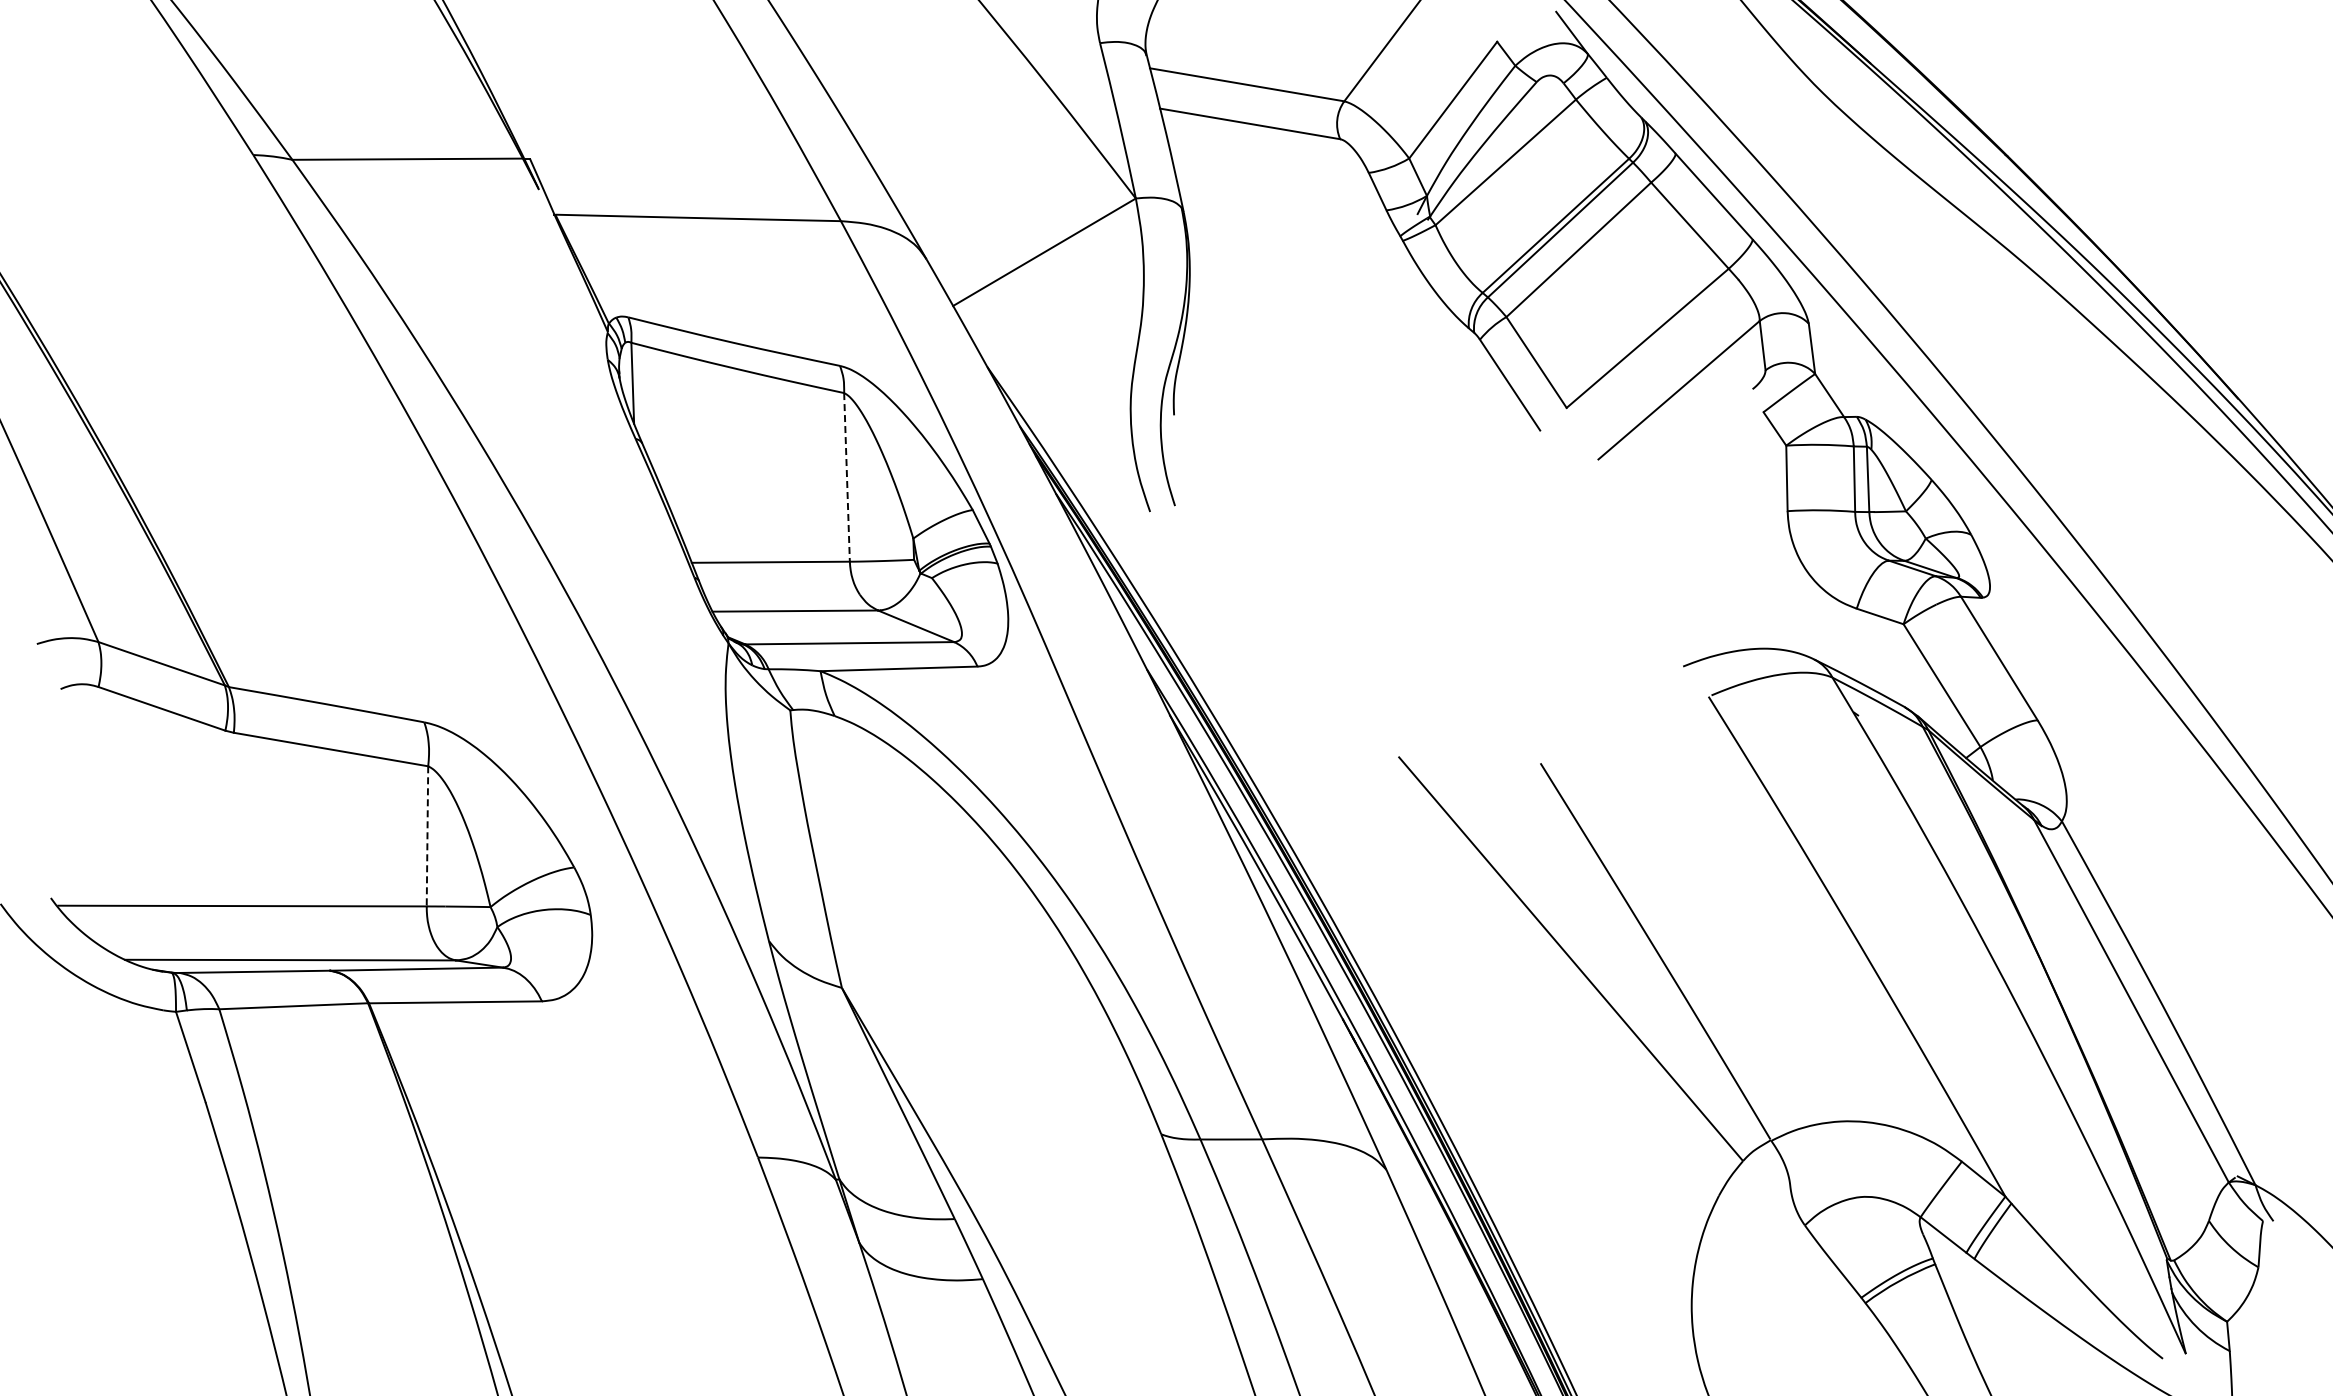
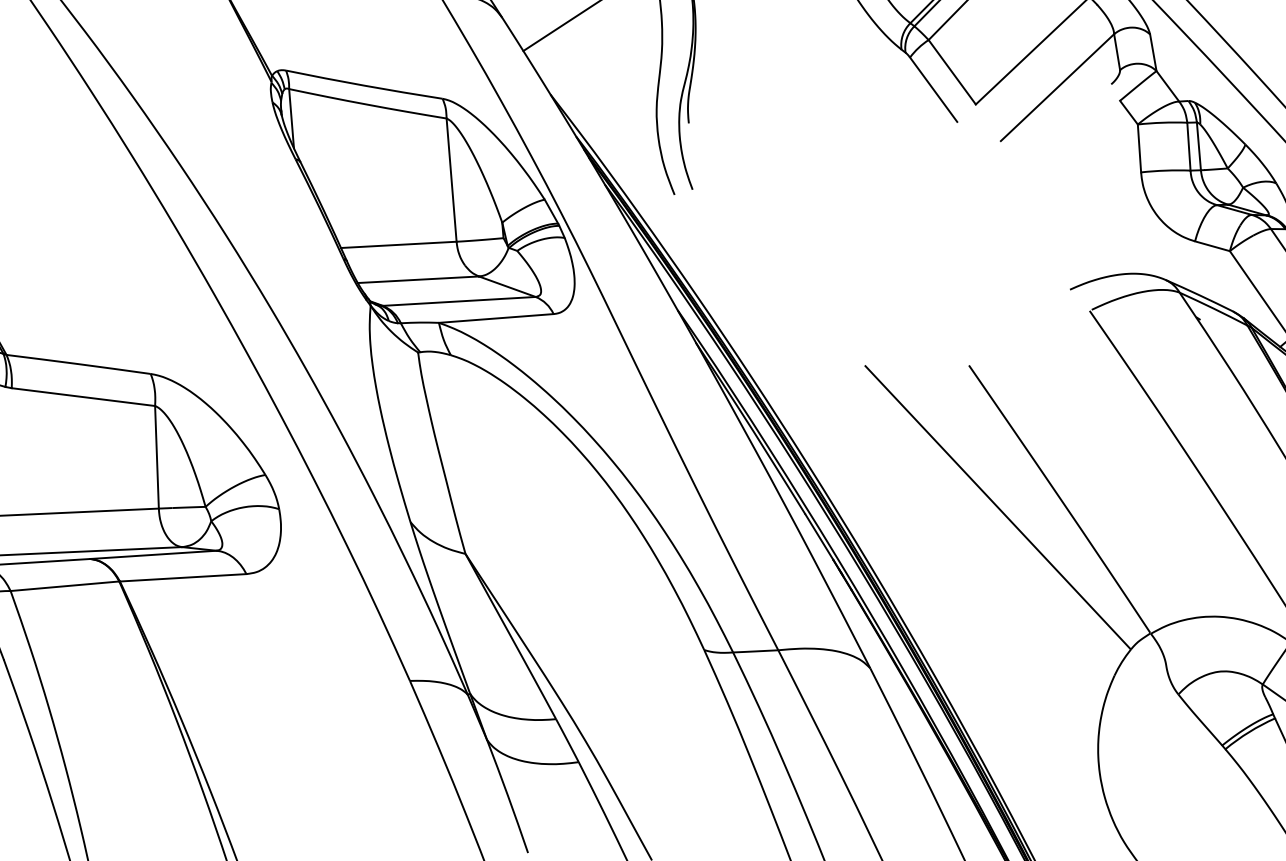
line: (847, 477) -> (451, 180), dashed -> solid
line: (427, 836) -> (157, 457), dashed -> solid

